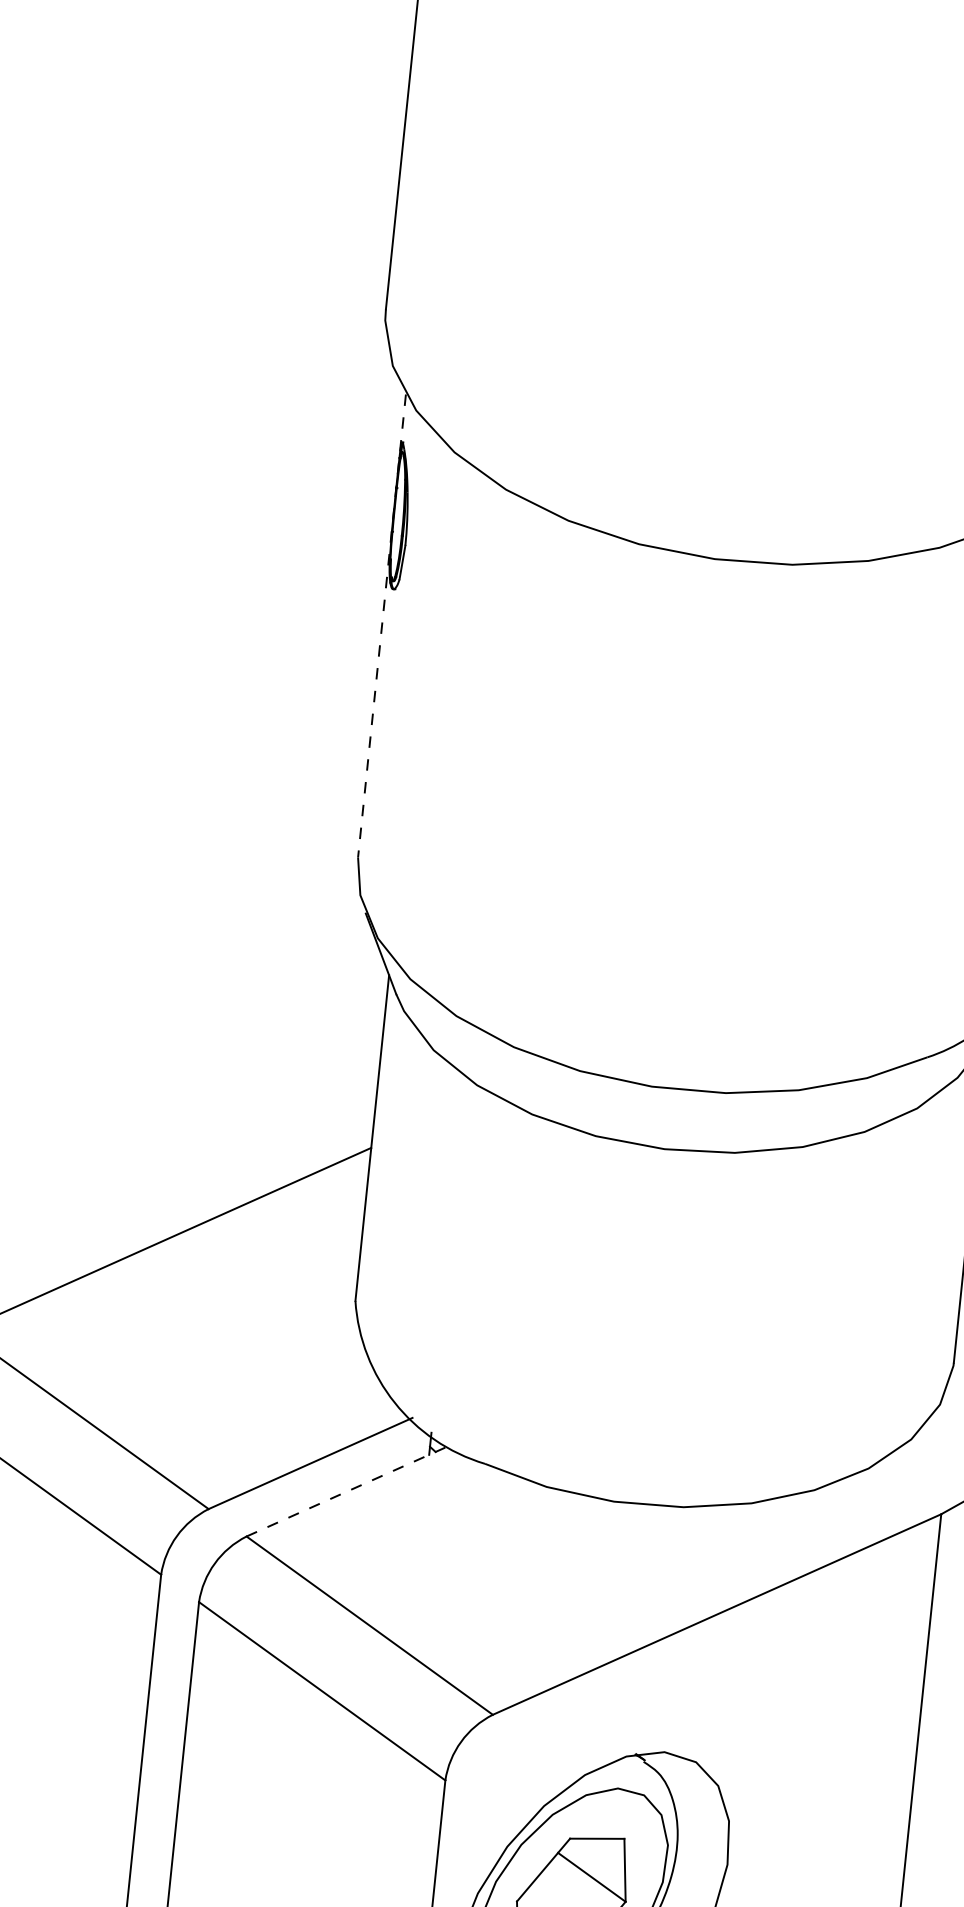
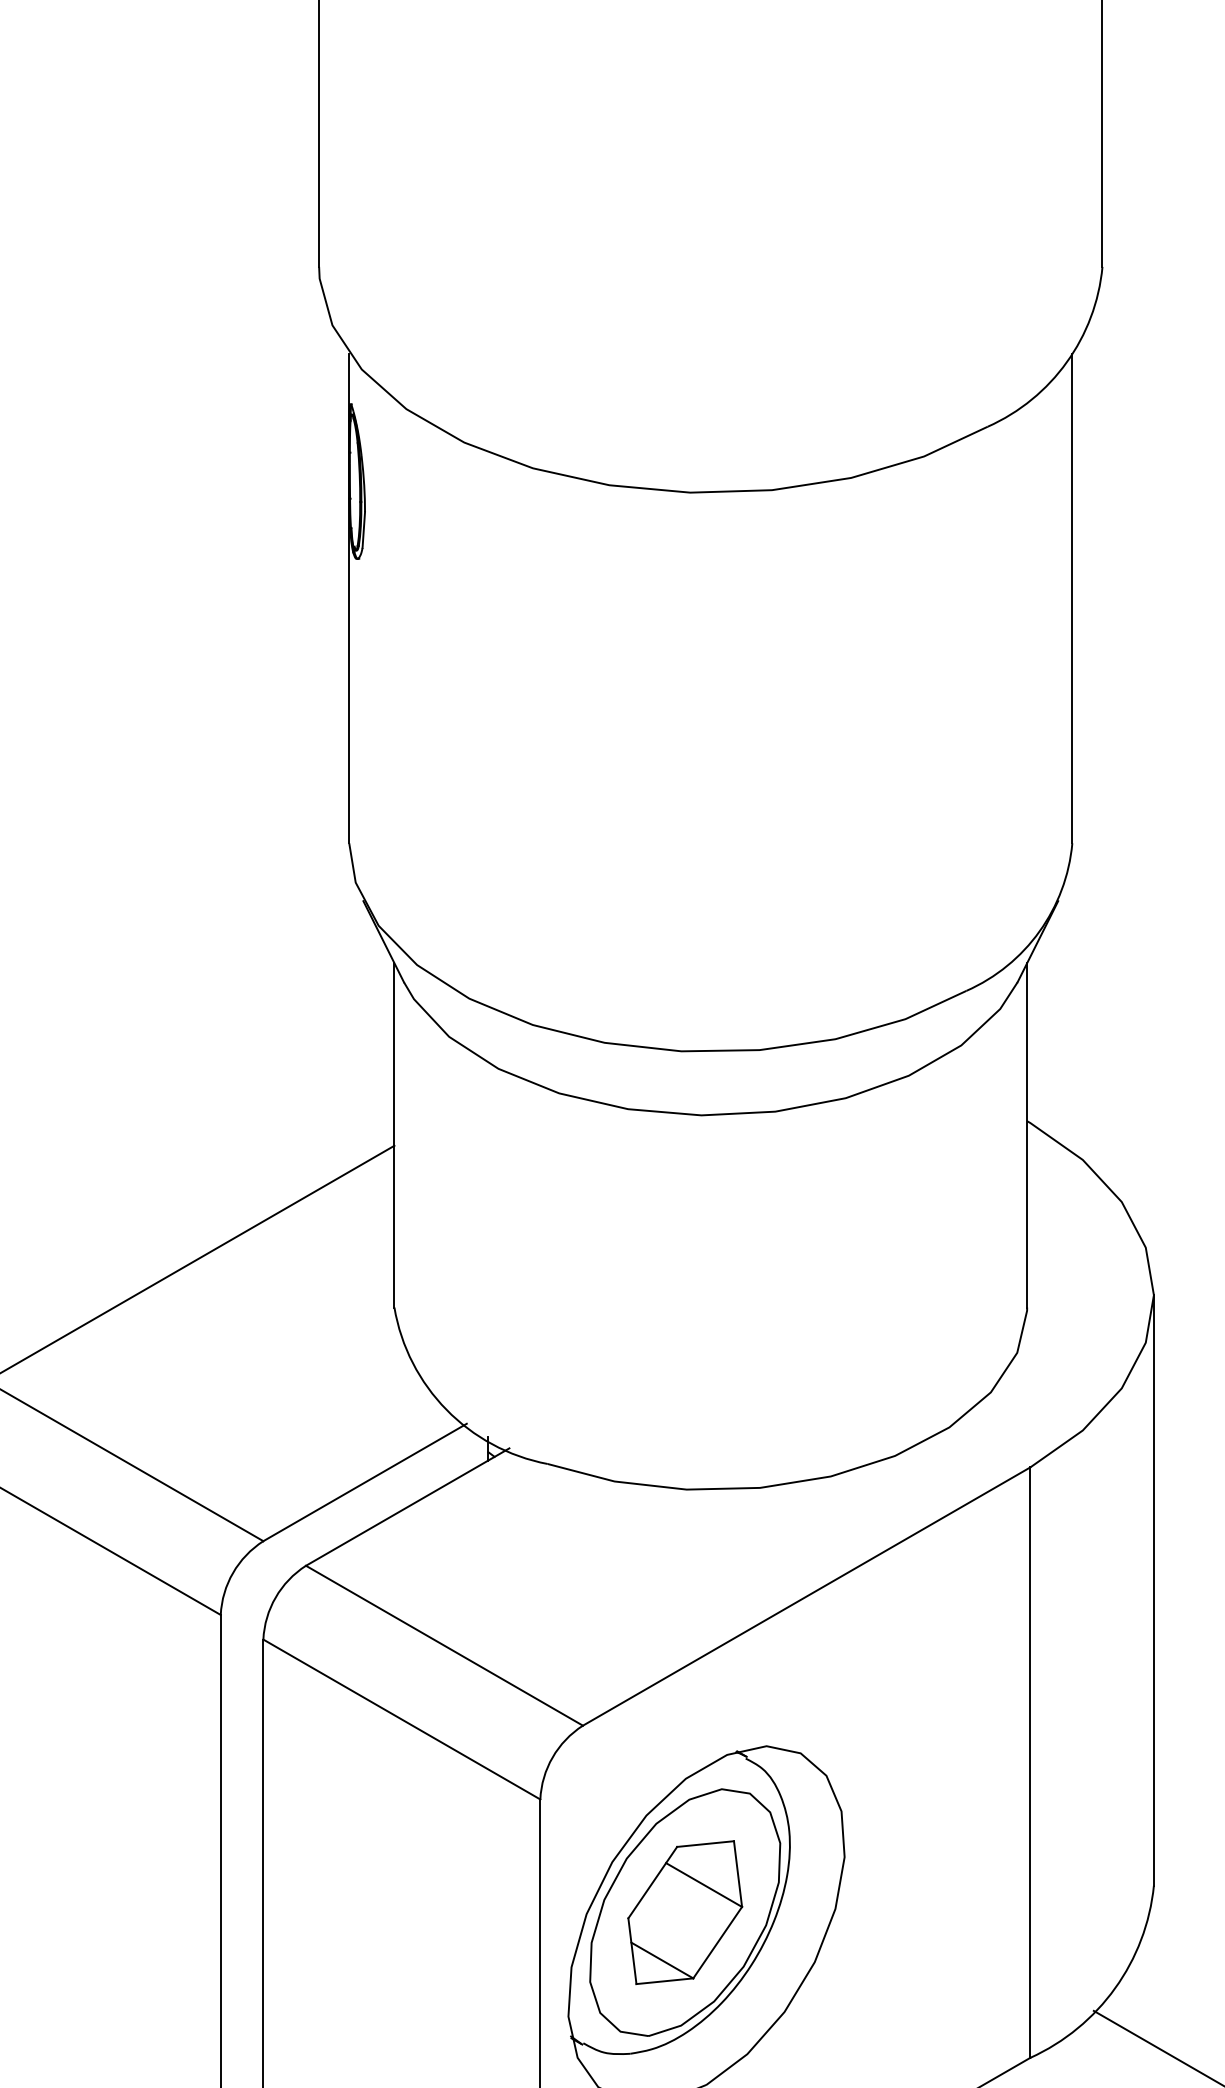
line: (382, 625) -> (349, 598), dashed -> solid
line: (349, 1490) -> (408, 1506), dashed -> solid

